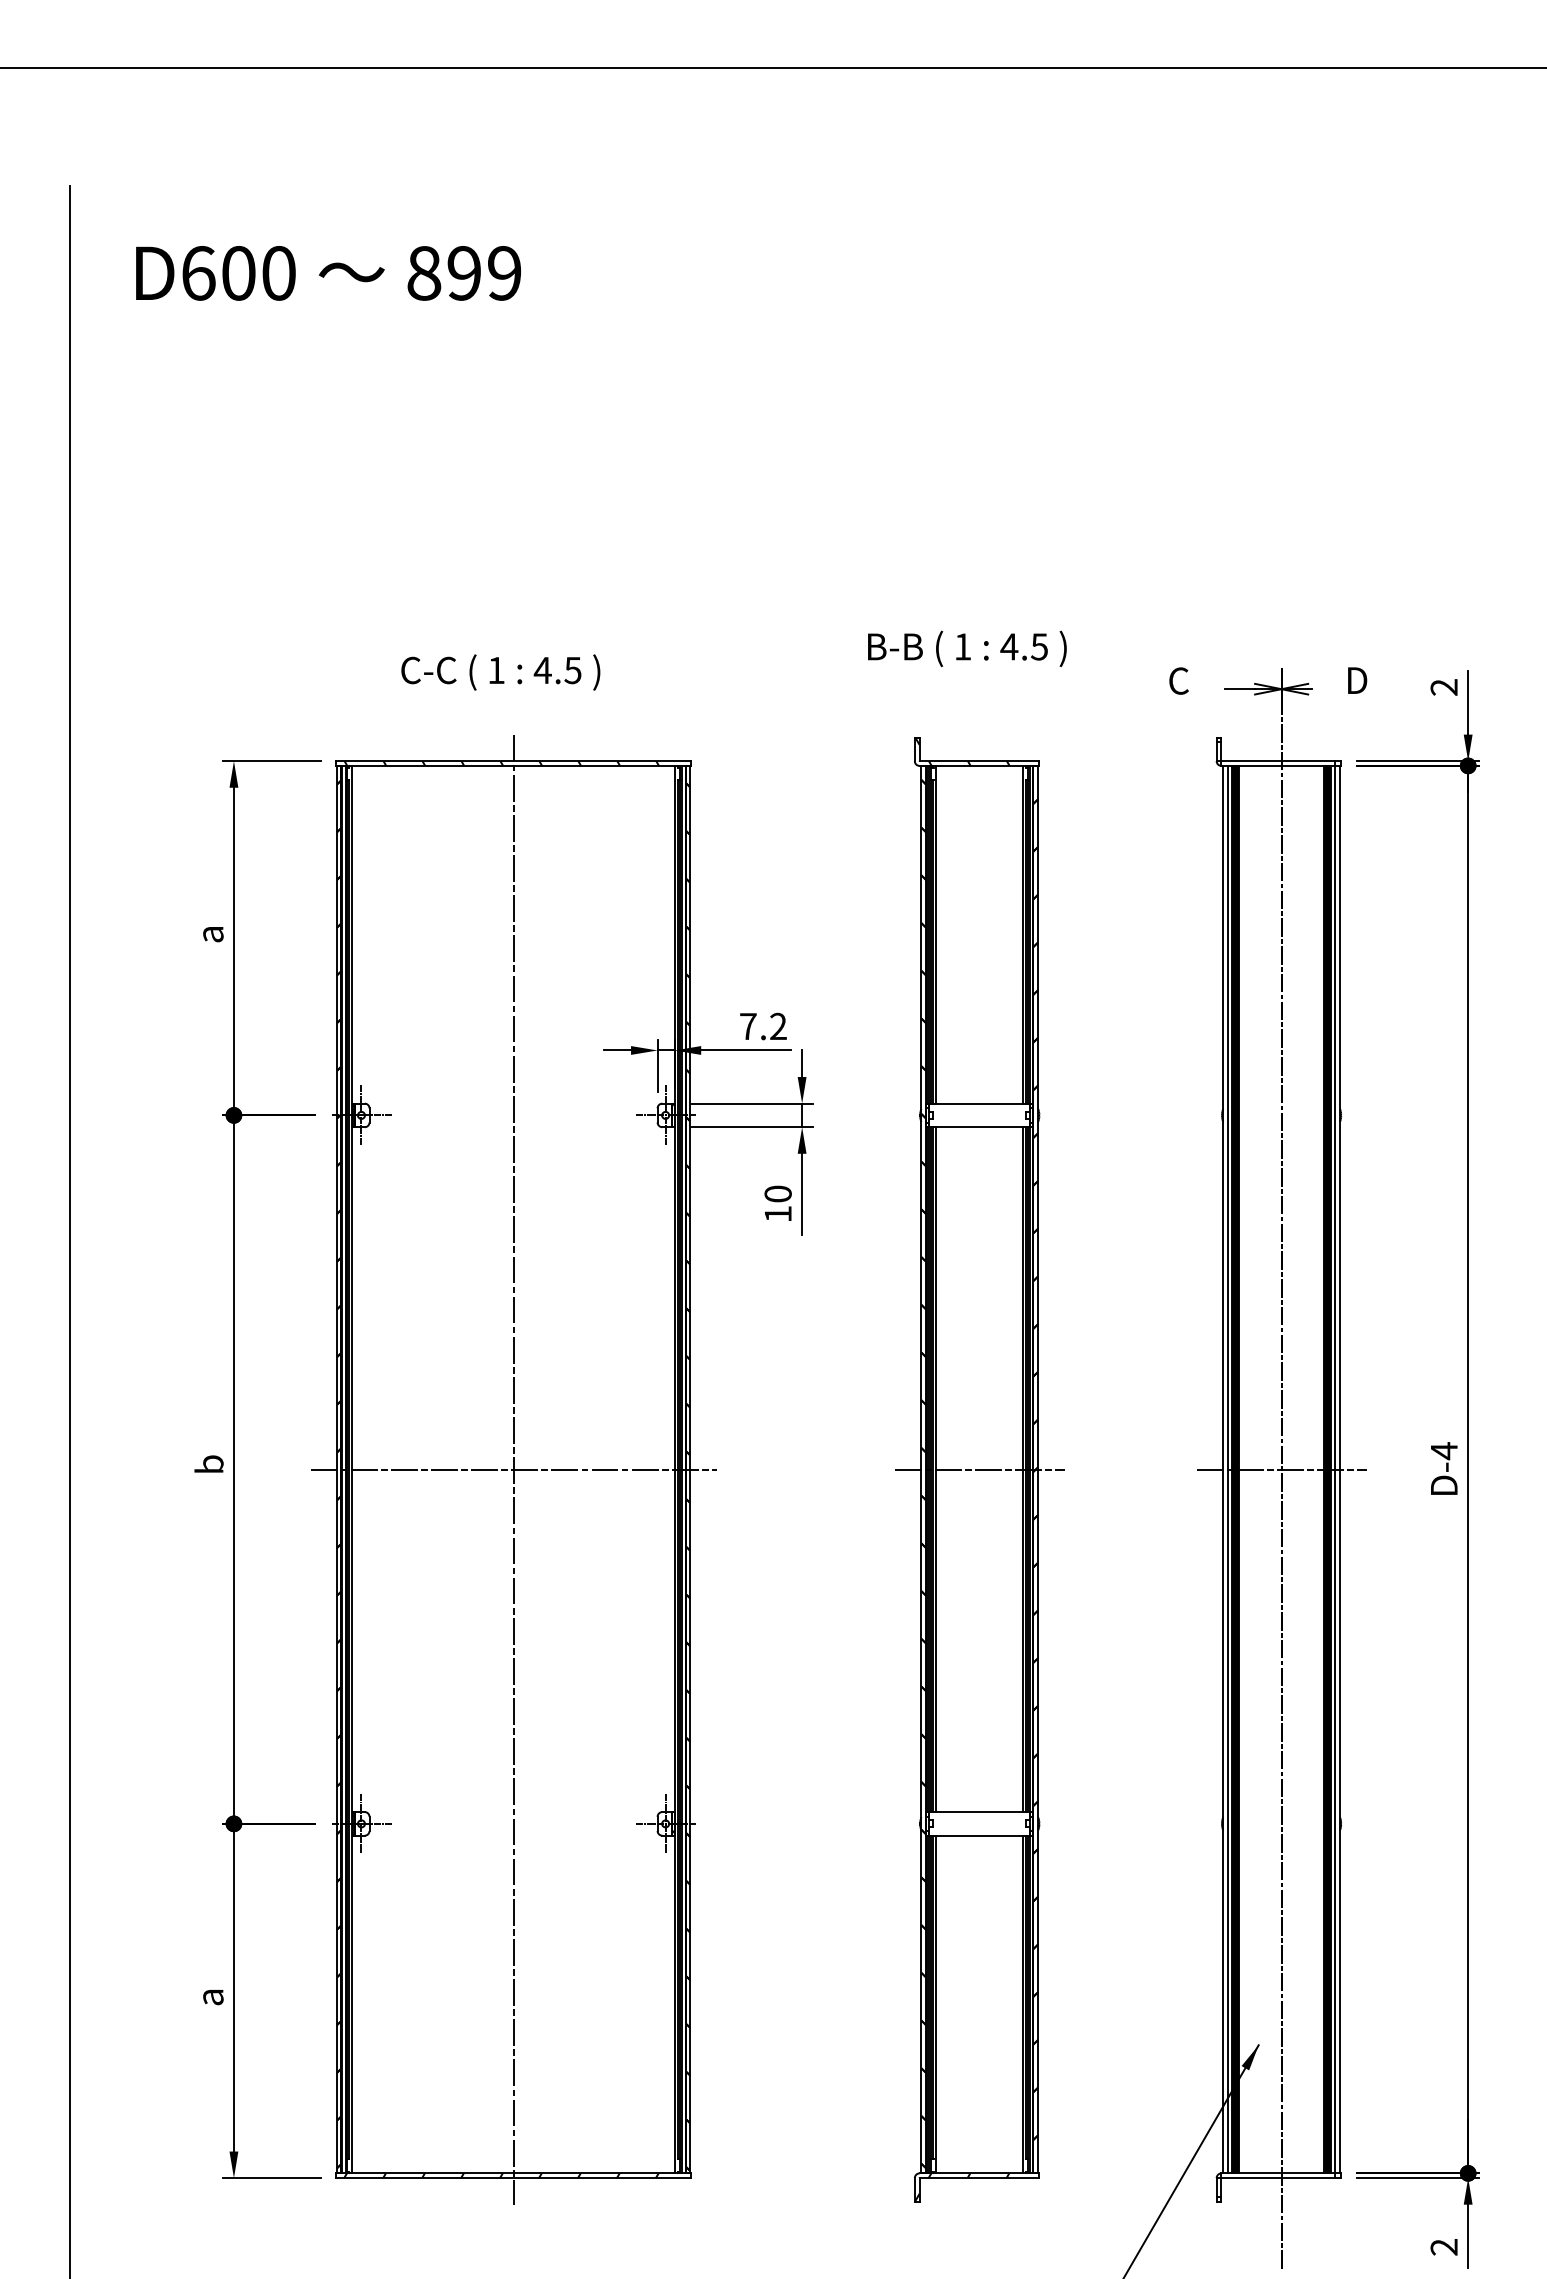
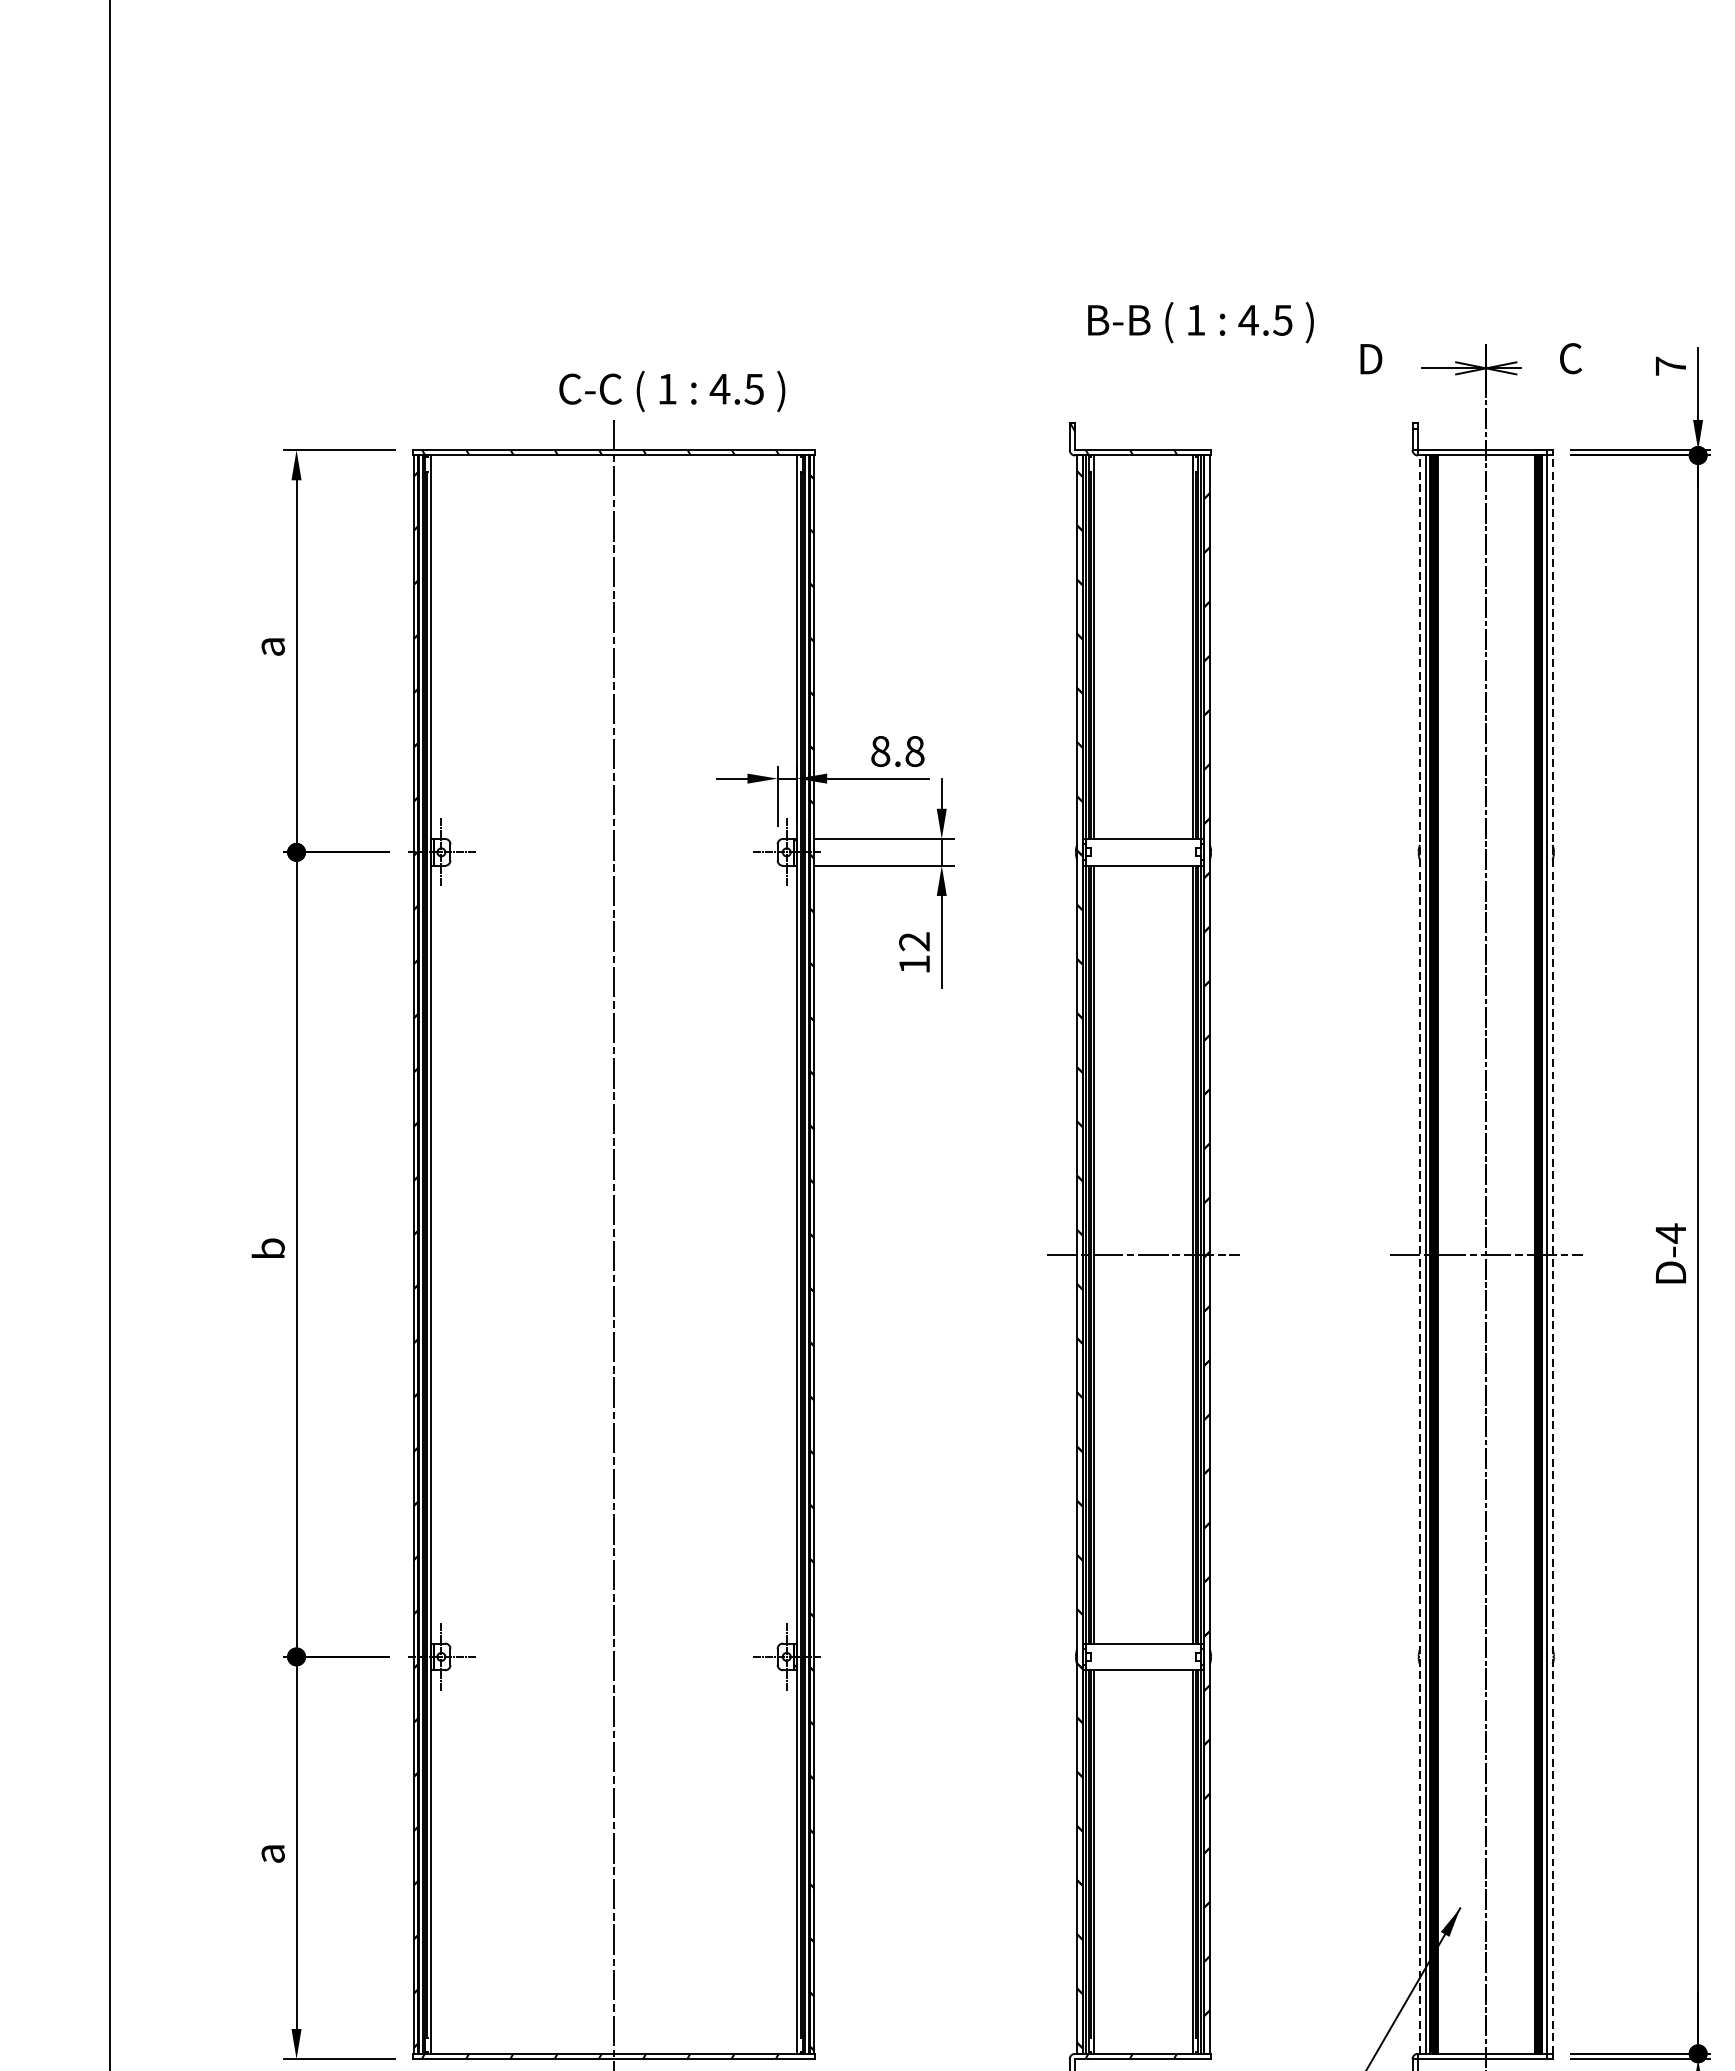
text: (967, 648) -> (1201, 322), moved
text: (500, 672) -> (671, 391), moved
text: (1179, 680) -> (1370, 358), C -> D
text: (1356, 680) -> (1571, 358), D -> C
text: (1443, 687) -> (1670, 366), 2 -> 7
text: (763, 1026) -> (897, 751), 7.2 -> 8.8
text: (777, 1193) -> (913, 941), 10 -> 12
line: (513, 1469) -> (614, 1254), removed
line: (1223, 1469) -> (1420, 1254), solid -> dashed
line: (1339, 1469) -> (1552, 1254), solid -> dashed

